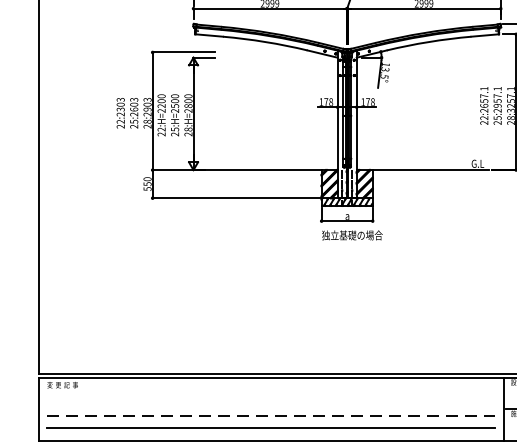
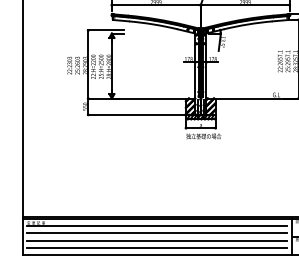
line: (270, 391) -> (156, 226), added
line: (270, 403) -> (156, 233), added
line: (270, 415) -> (156, 240), dashed -> solid

